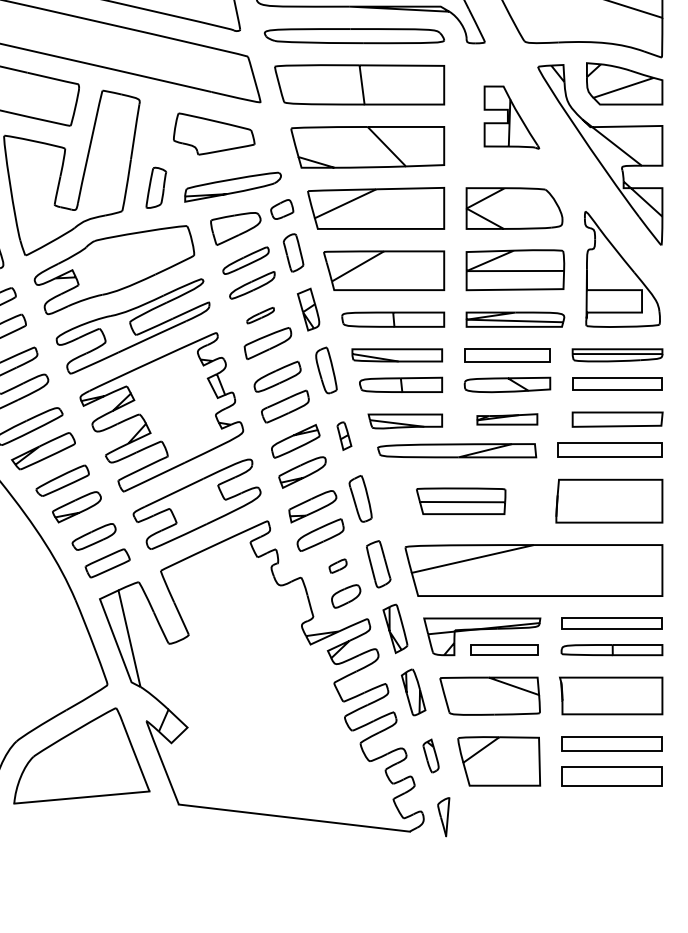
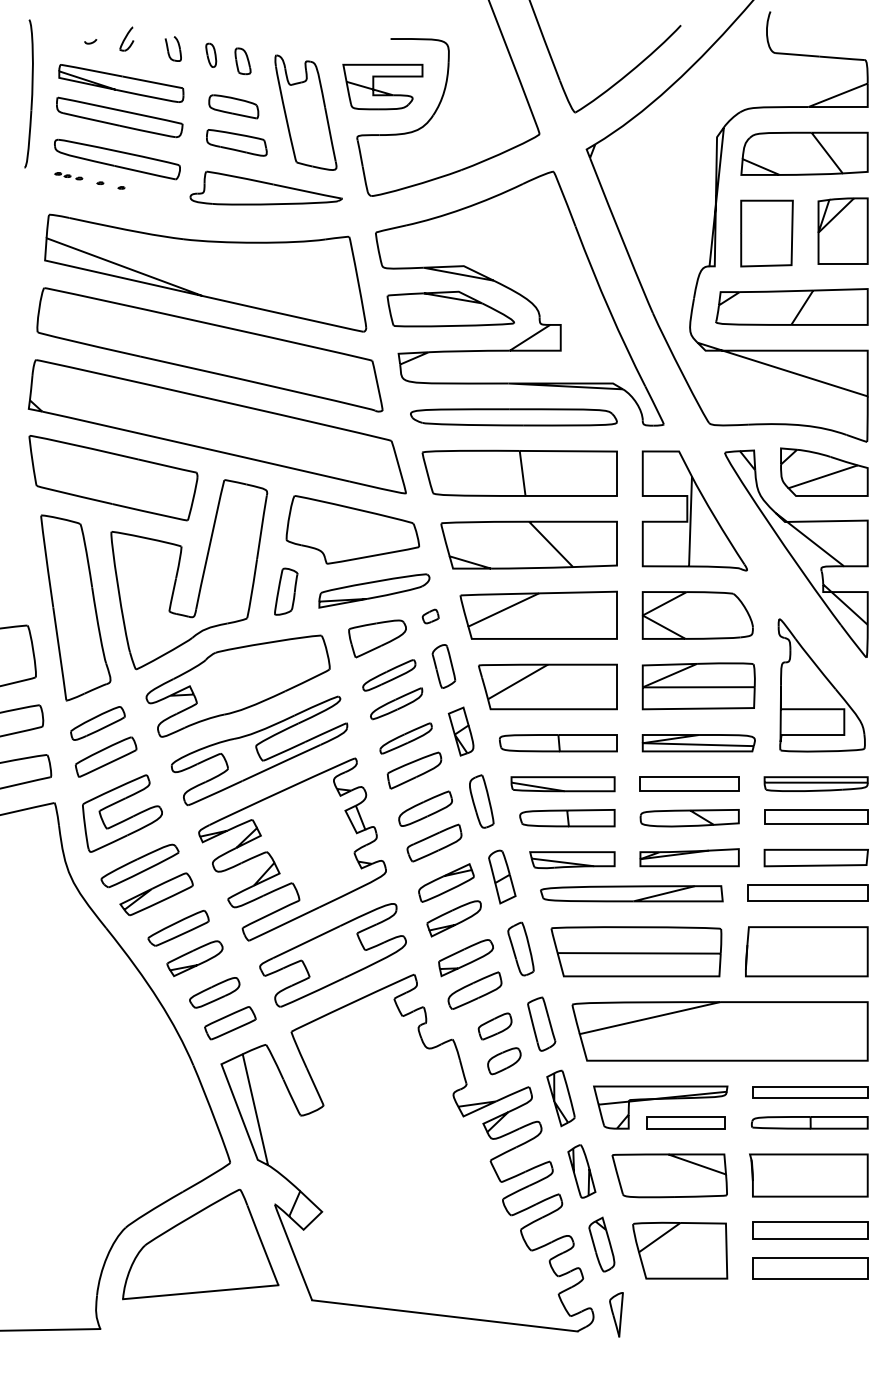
part: (511, 117) -> (694, 510), size x1.67
part: (214, 133) -> (352, 529), size x1.43
part: (281, 209) -> (430, 616), size x0.62
part: (260, 315) -> (405, 738), size x1.67
part: (507, 419) -> (689, 857), size x1.43
part: (344, 435) -> (502, 876), size x1.67
part: (461, 500) -> (636, 951), size x1.67
part: (337, 566) -> (494, 1026), size x1.67
part: (430, 755) -> (601, 1244), size x1.43

